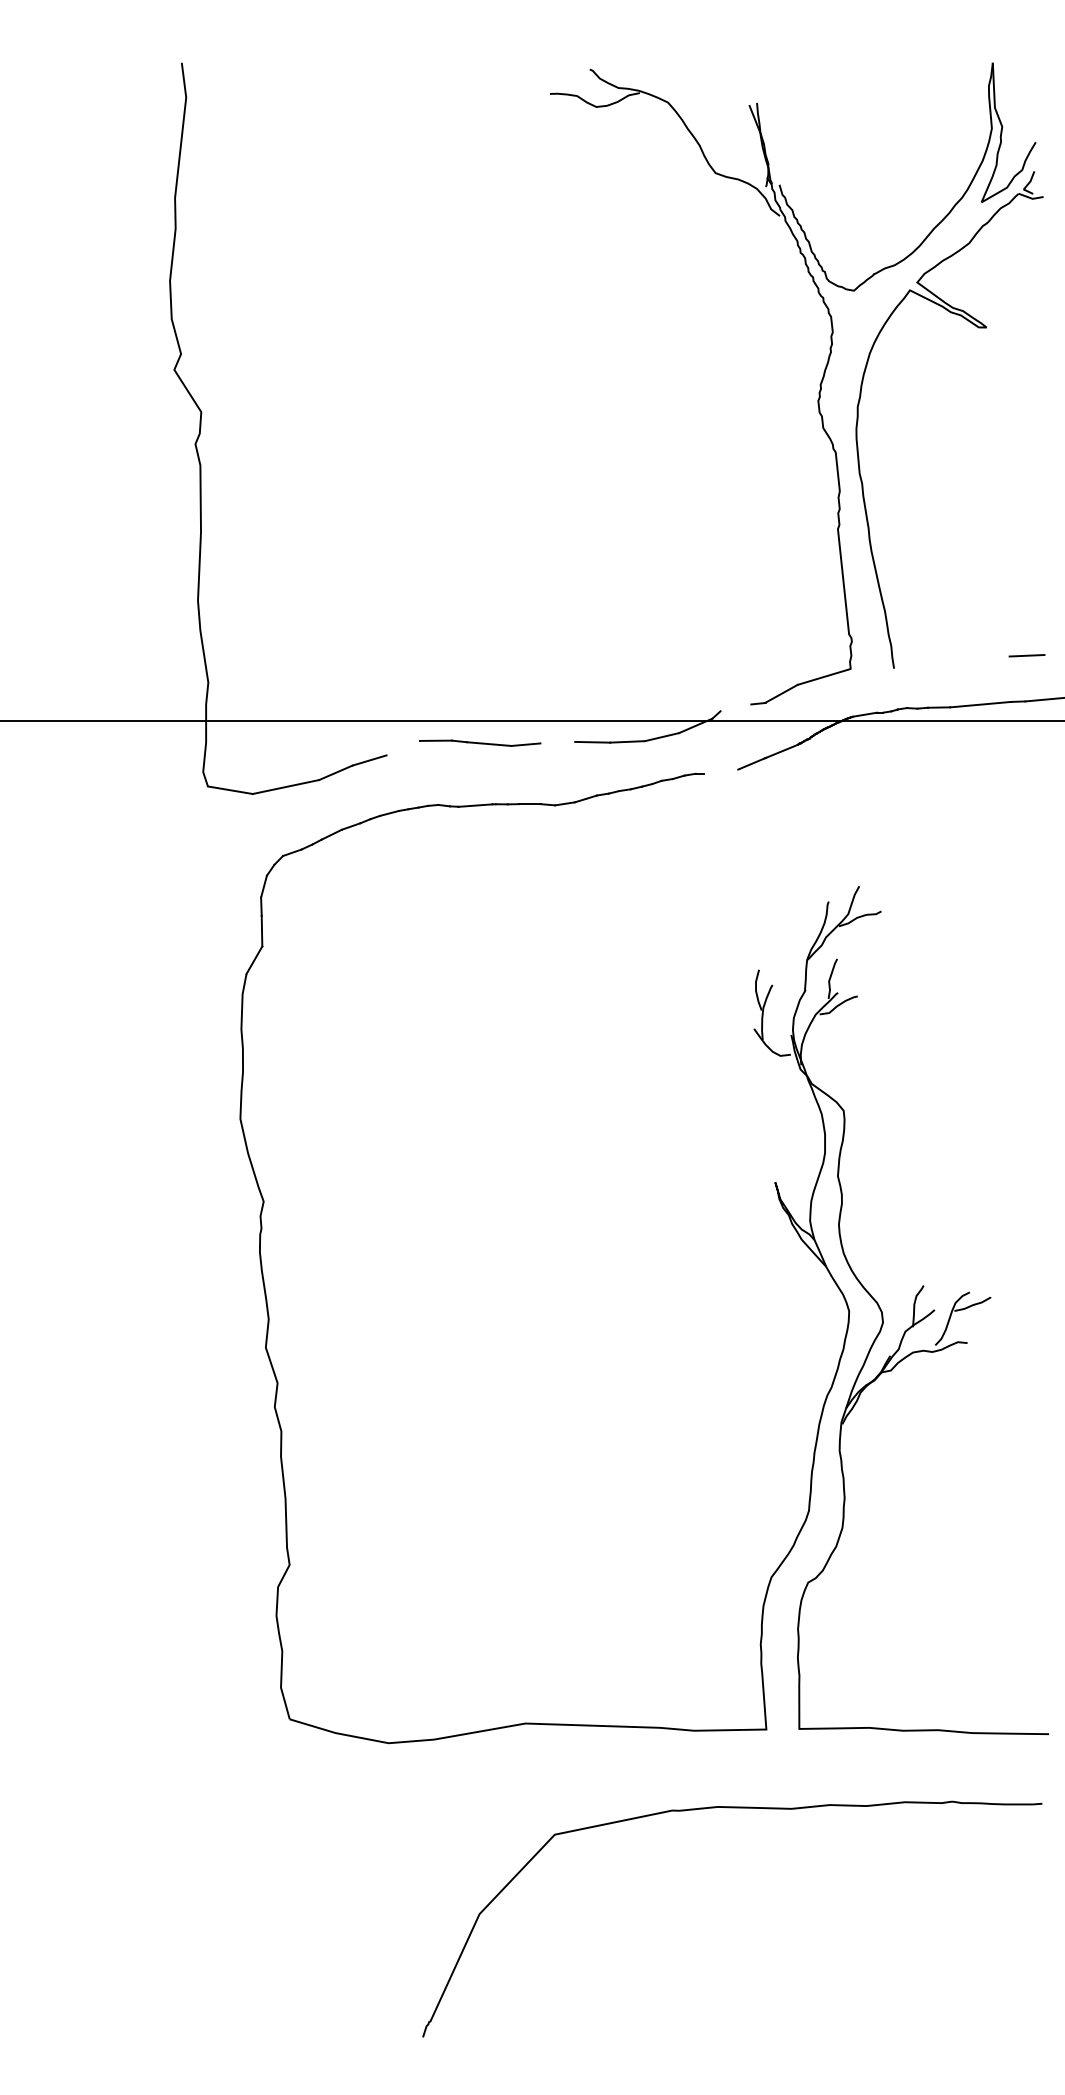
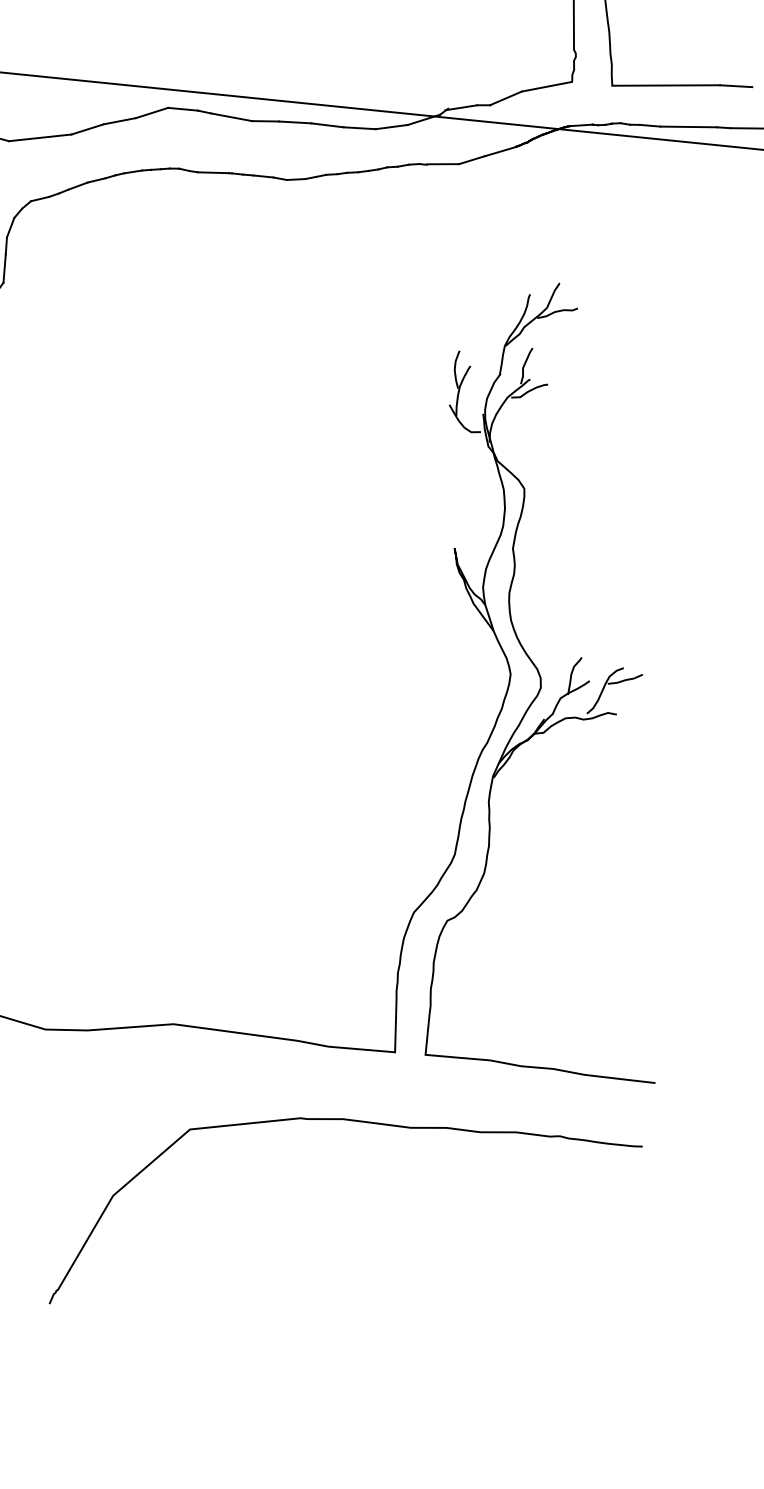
line: (951, 662) -> (665, 85), added
line: (734, 708) -> (461, 107), added
line: (557, 742) -> (294, 122), added
line: (402, 747) -> (151, 112), added
line: (721, 771) -> (443, 164), added

